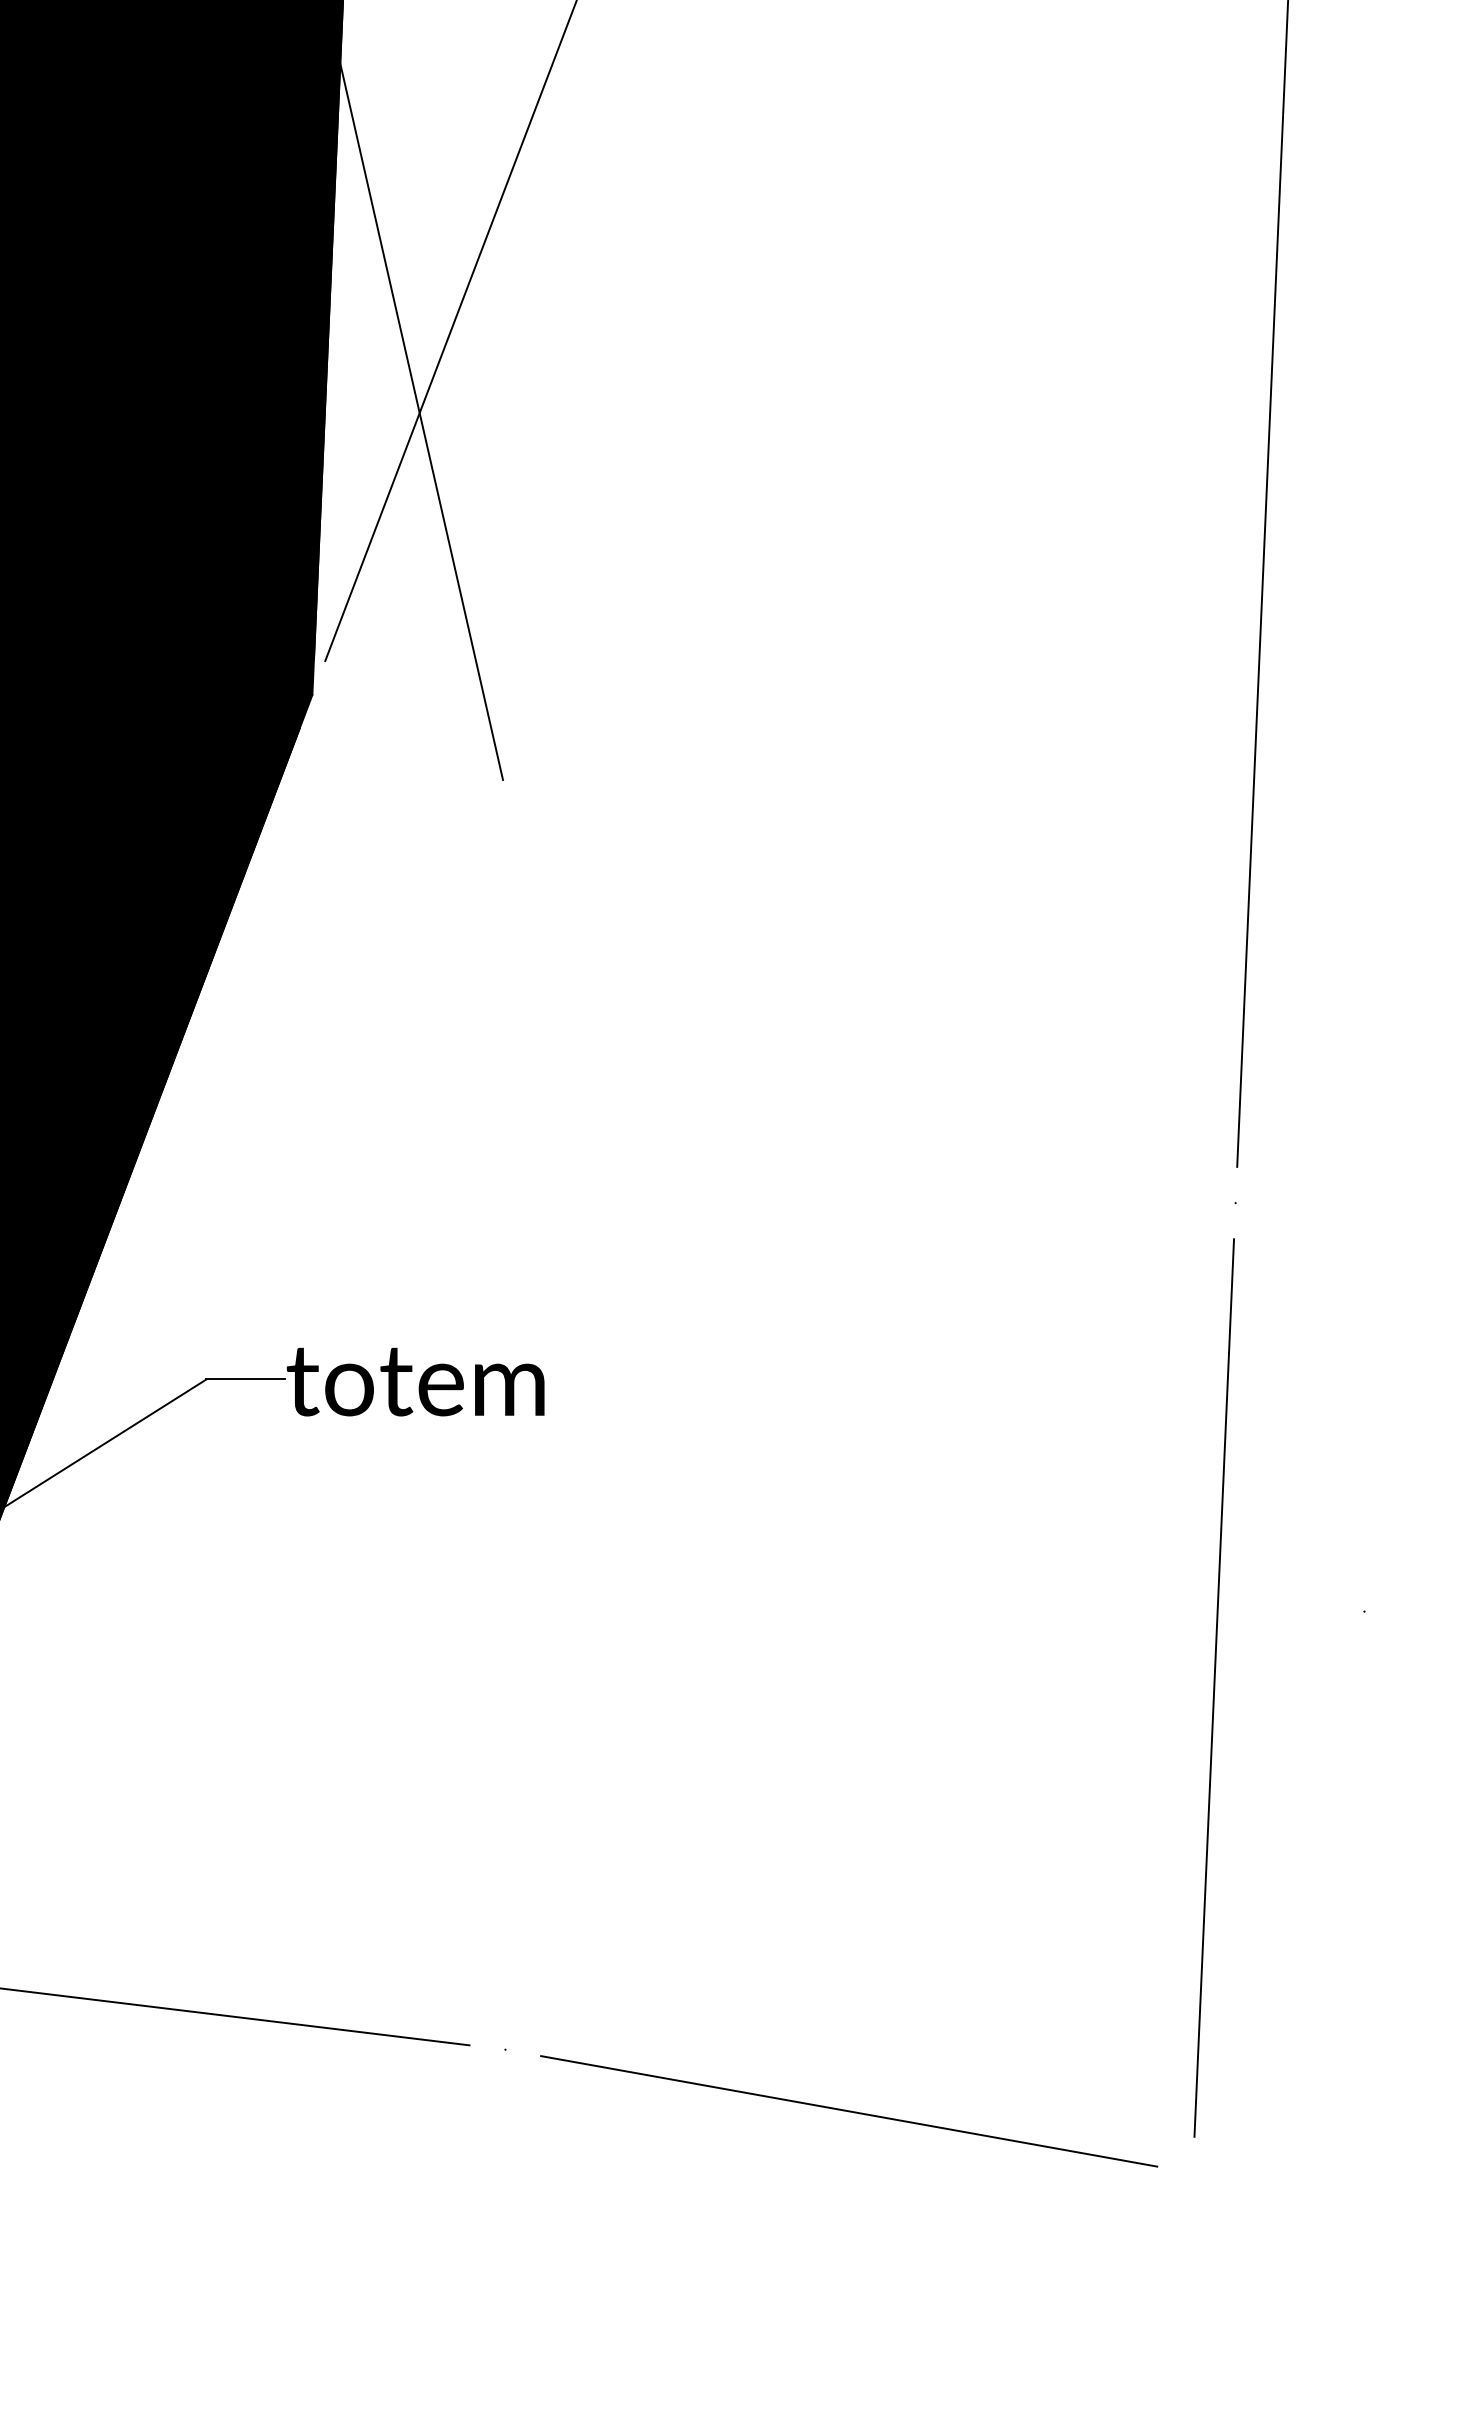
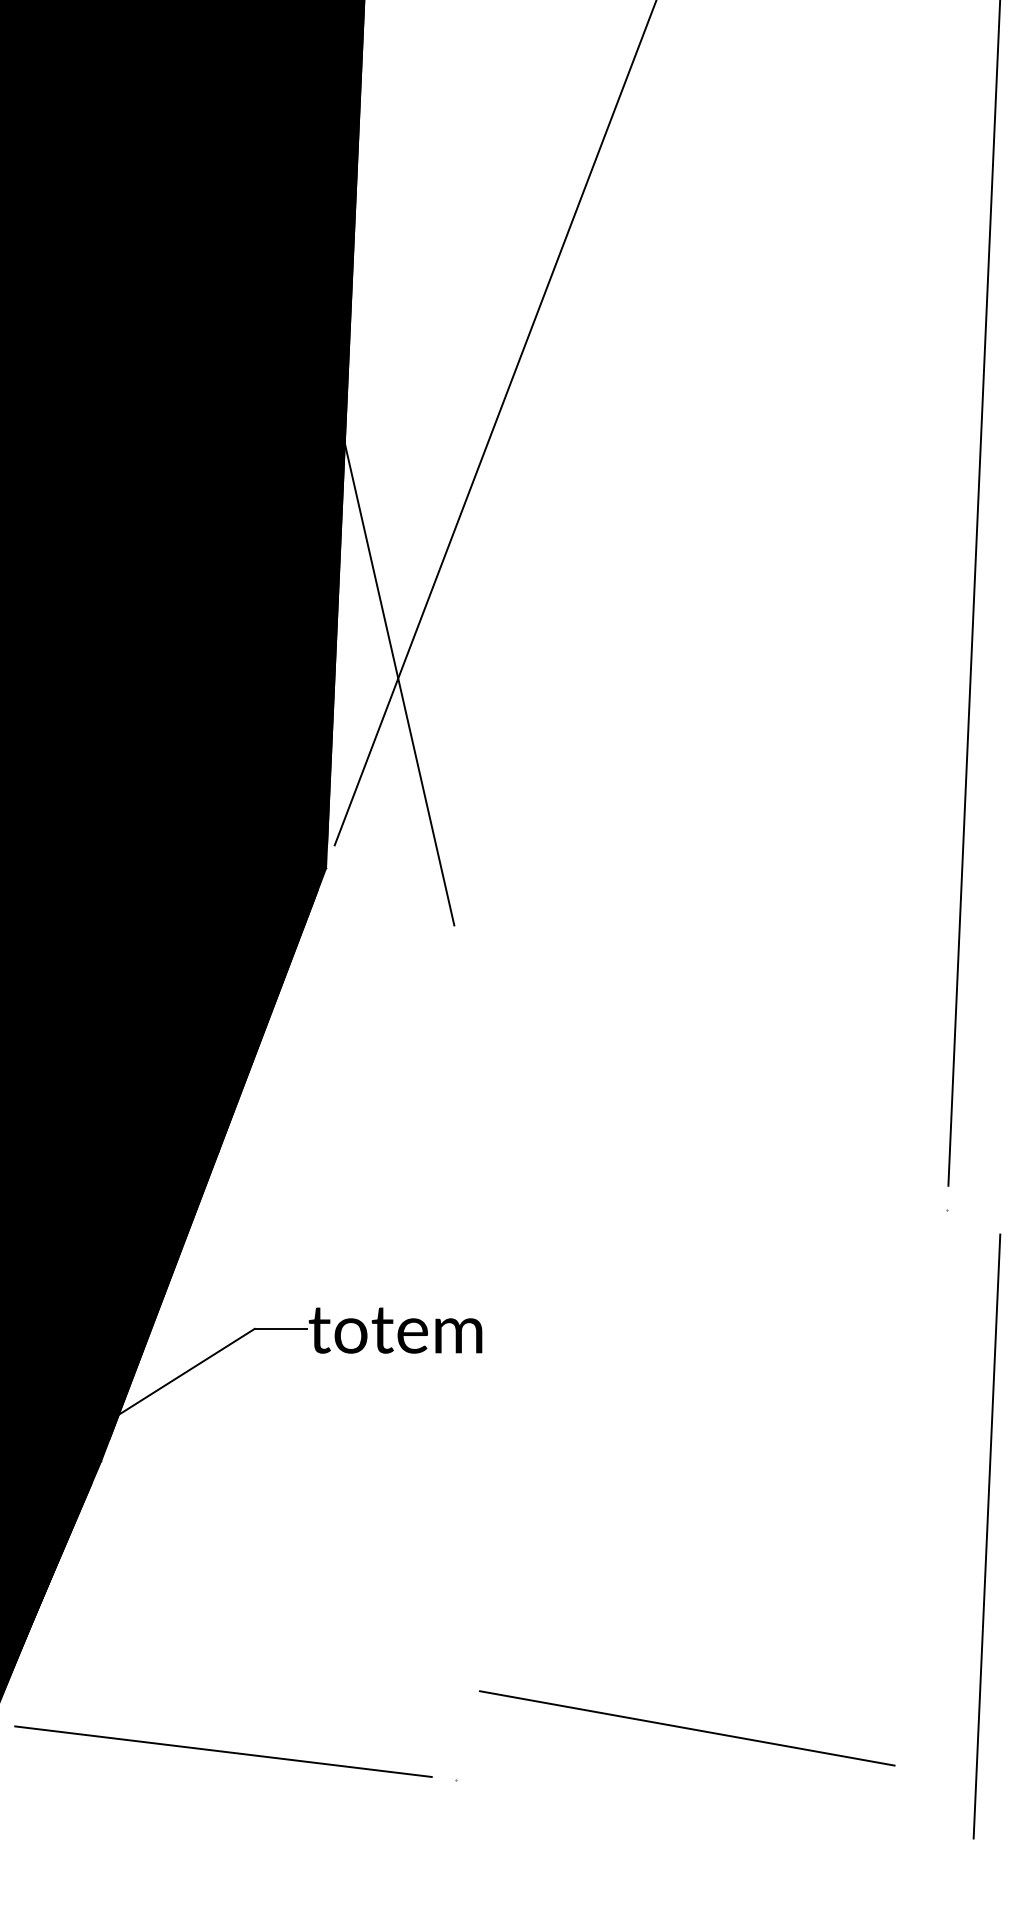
line: (1213, 1687) -> (986, 1536), moved
line: (849, 2111) -> (687, 1728), moved

